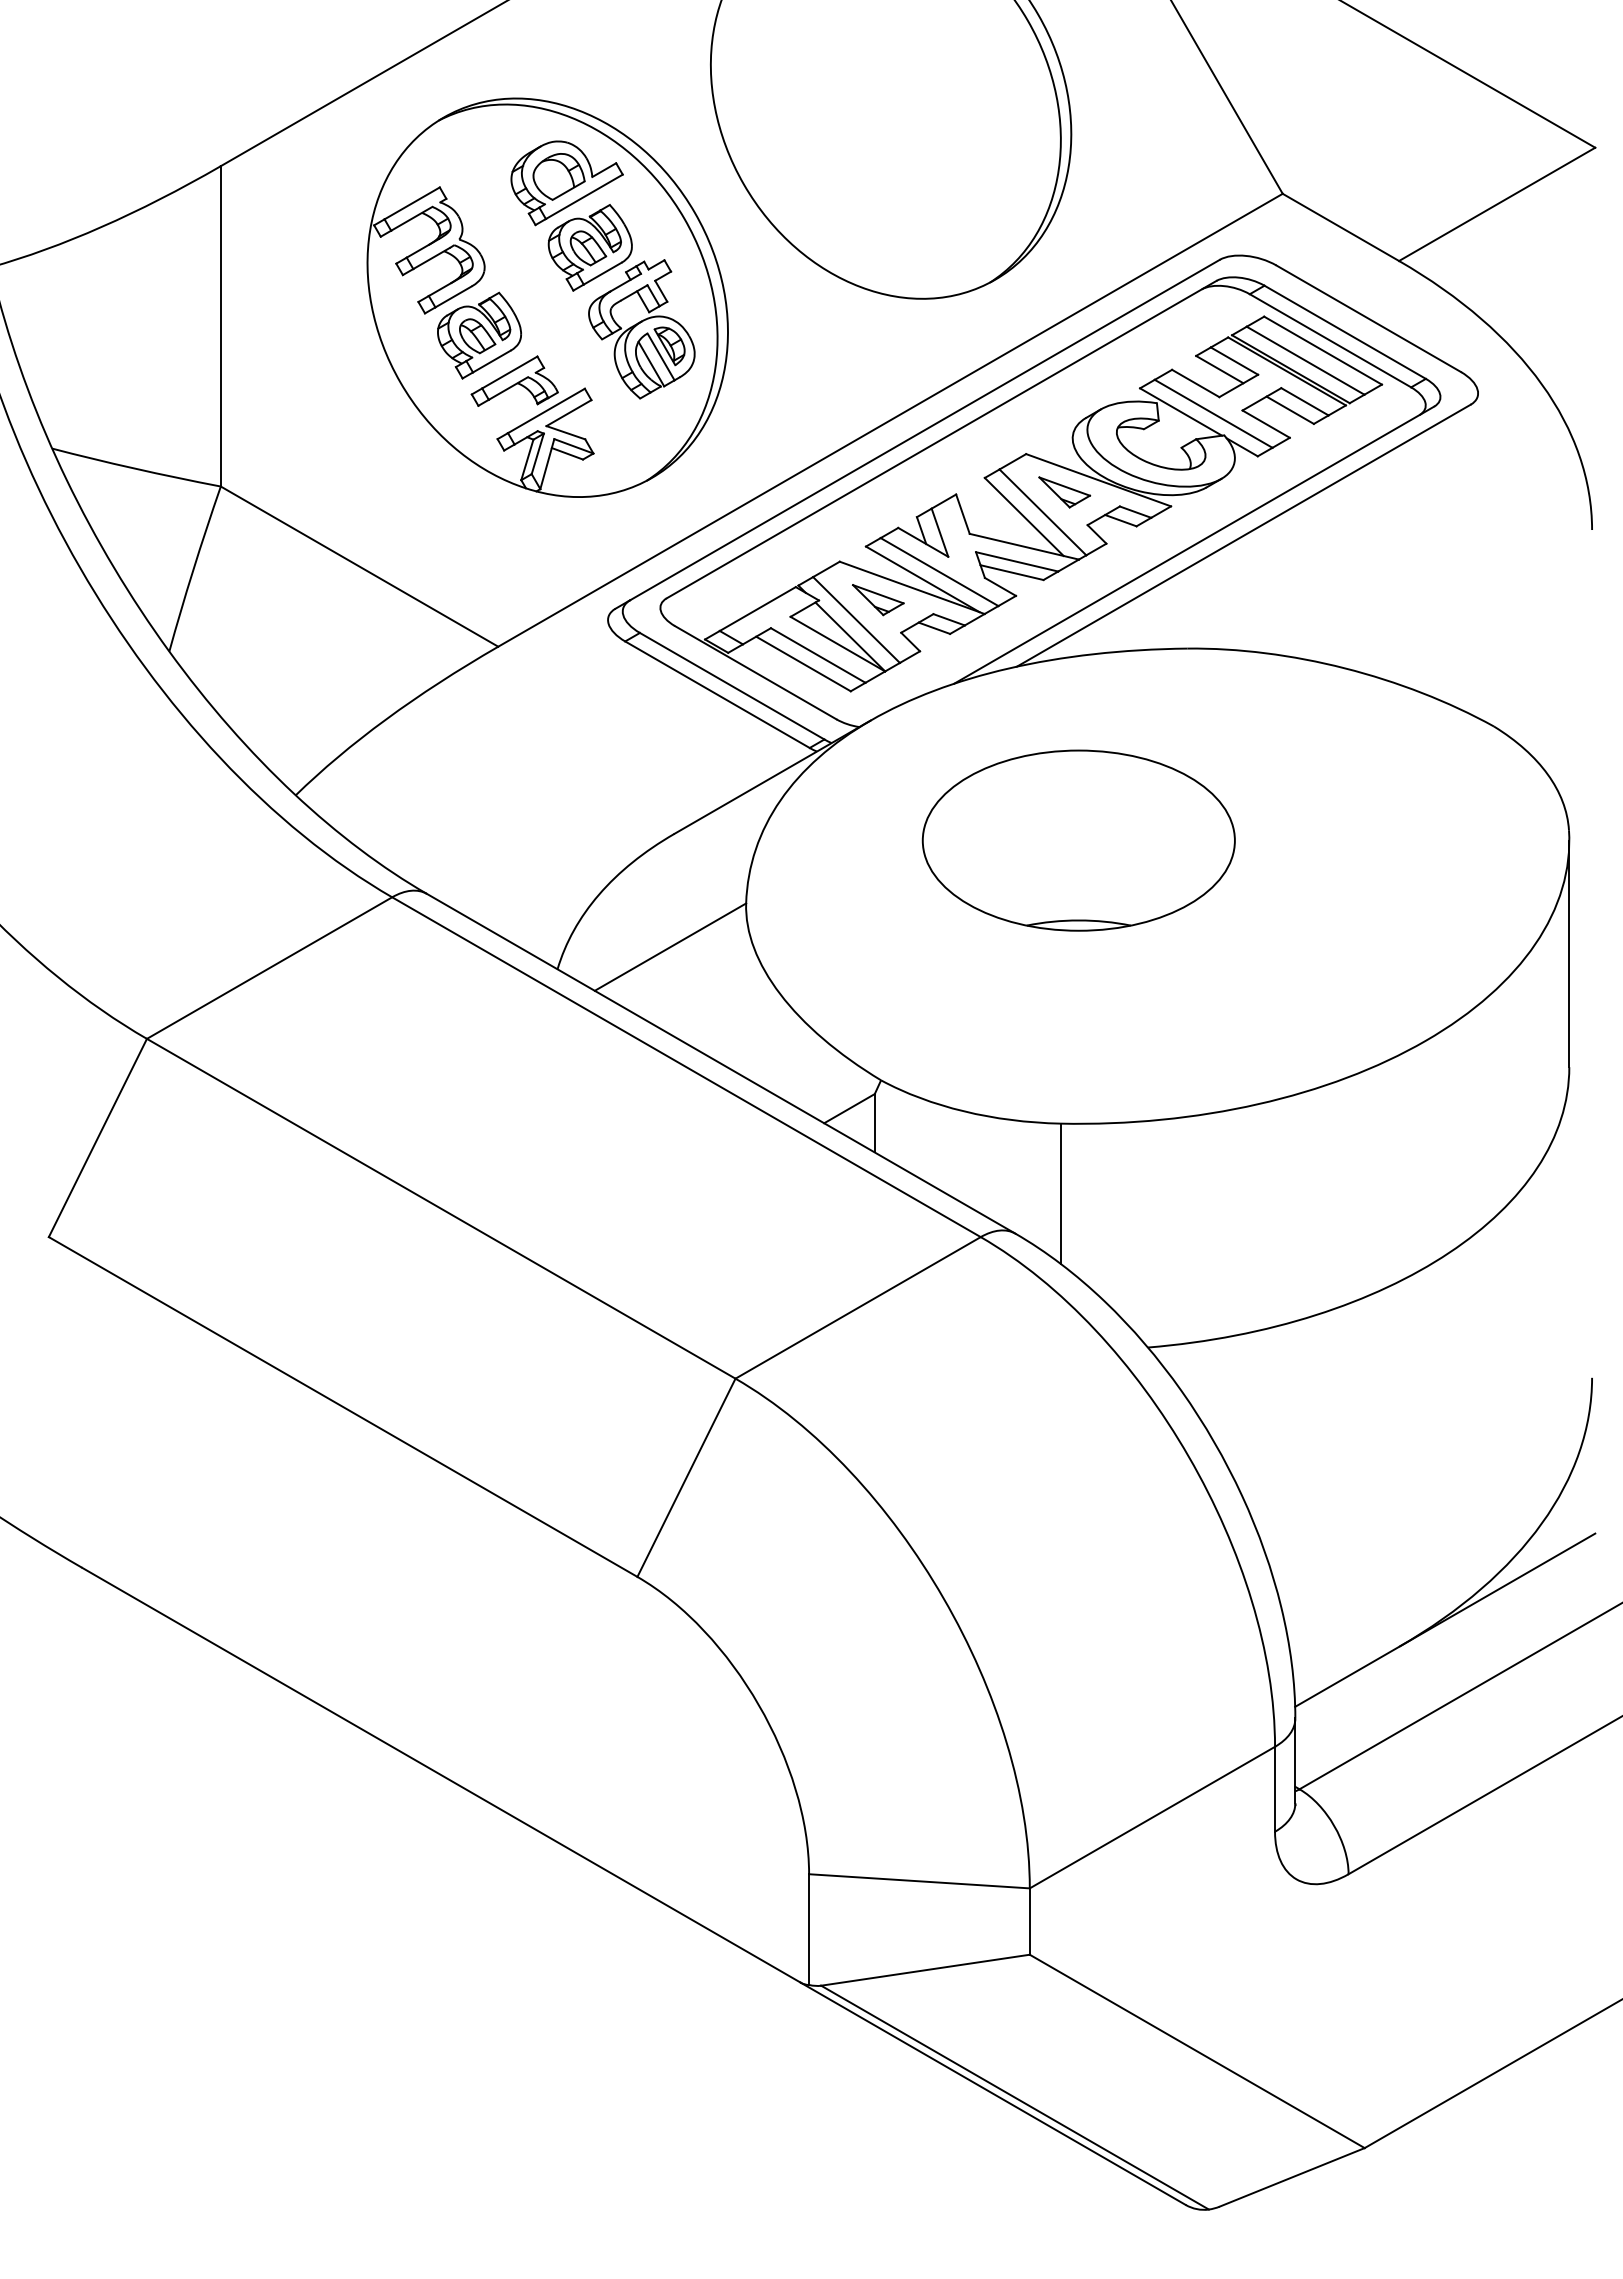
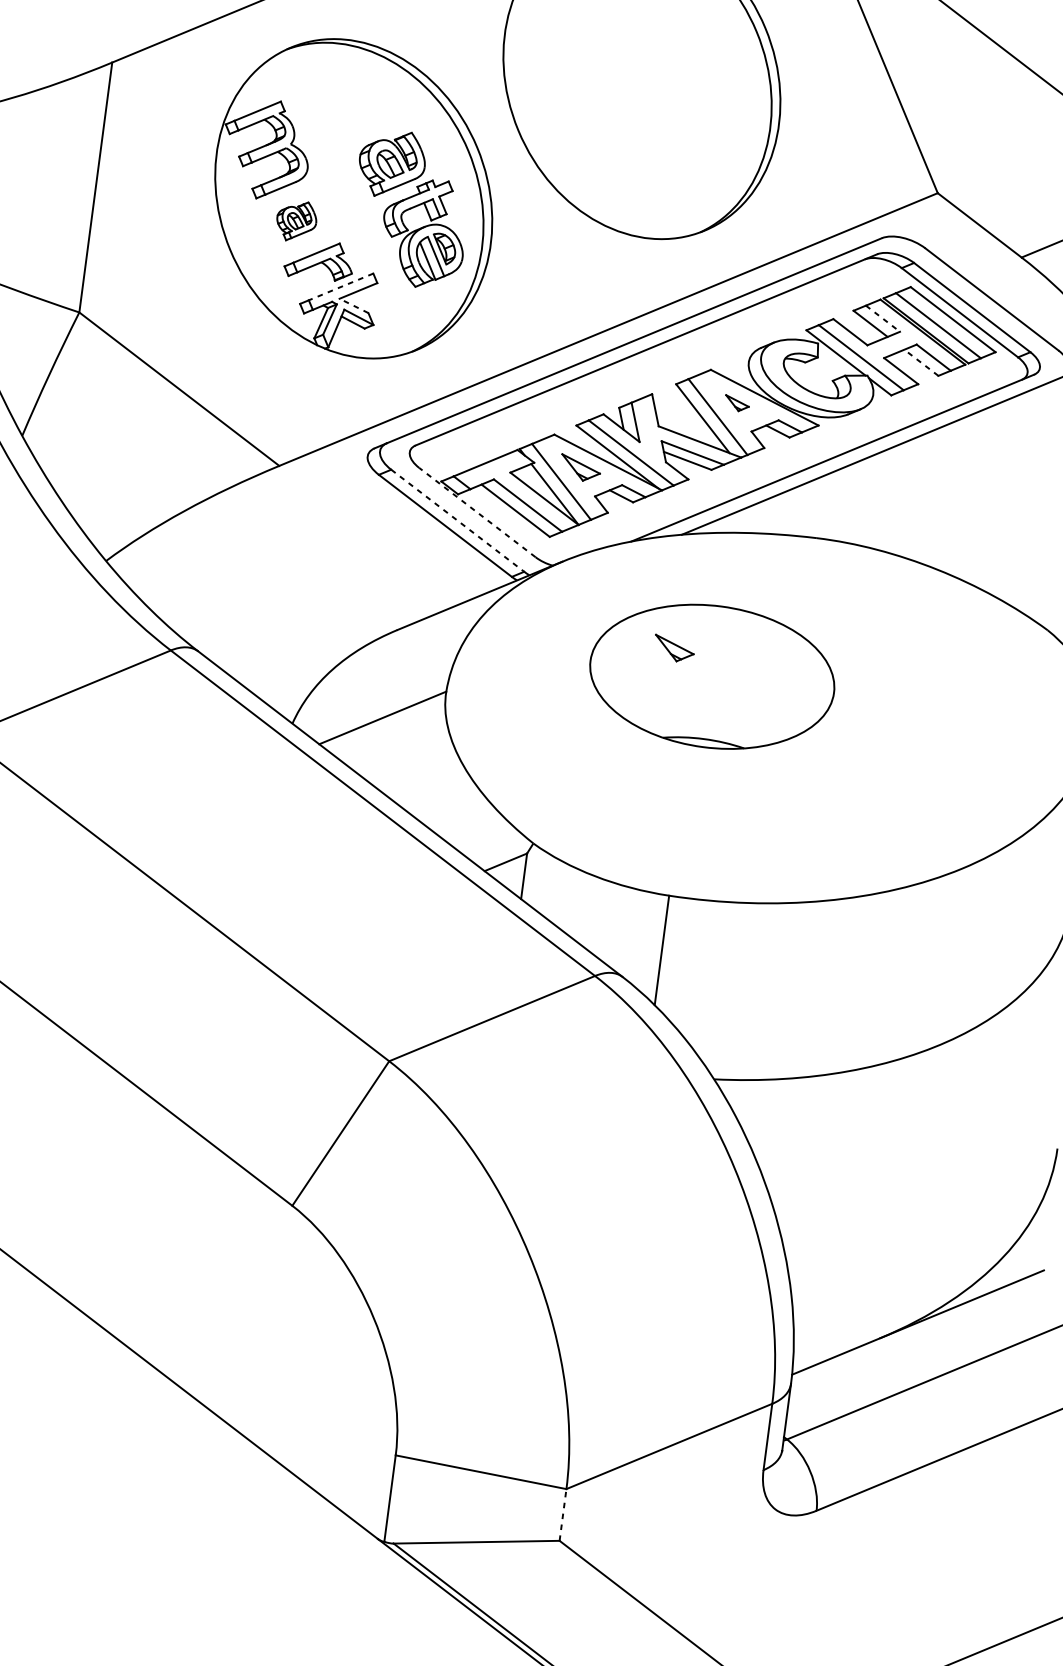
part: (566, 183) -> (380, 111), removed
part: (479, 335) -> (296, 221), size x0.6
line: (1234, 361) -> (882, 319), solid -> dashed
line: (1289, 410) -> (920, 362), solid -> dashed
line: (546, 411) -> (341, 287), solid -> dashed
line: (565, 432) -> (353, 305), solid -> dashed
part: (1064, 492) -> (736, 403), size x0.6
line: (755, 672) -> (477, 512), solid -> dashed
line: (732, 686) -> (457, 521), solid -> dashed
part: (1026, 812) -> (674, 649), added
line: (1029, 1921) -> (562, 1514), solid -> dashed

